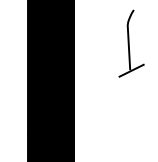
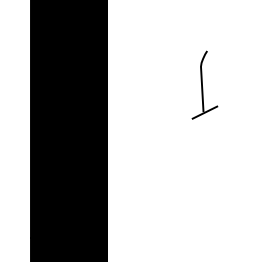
part: (131, 43) -> (204, 85), size x0.6

